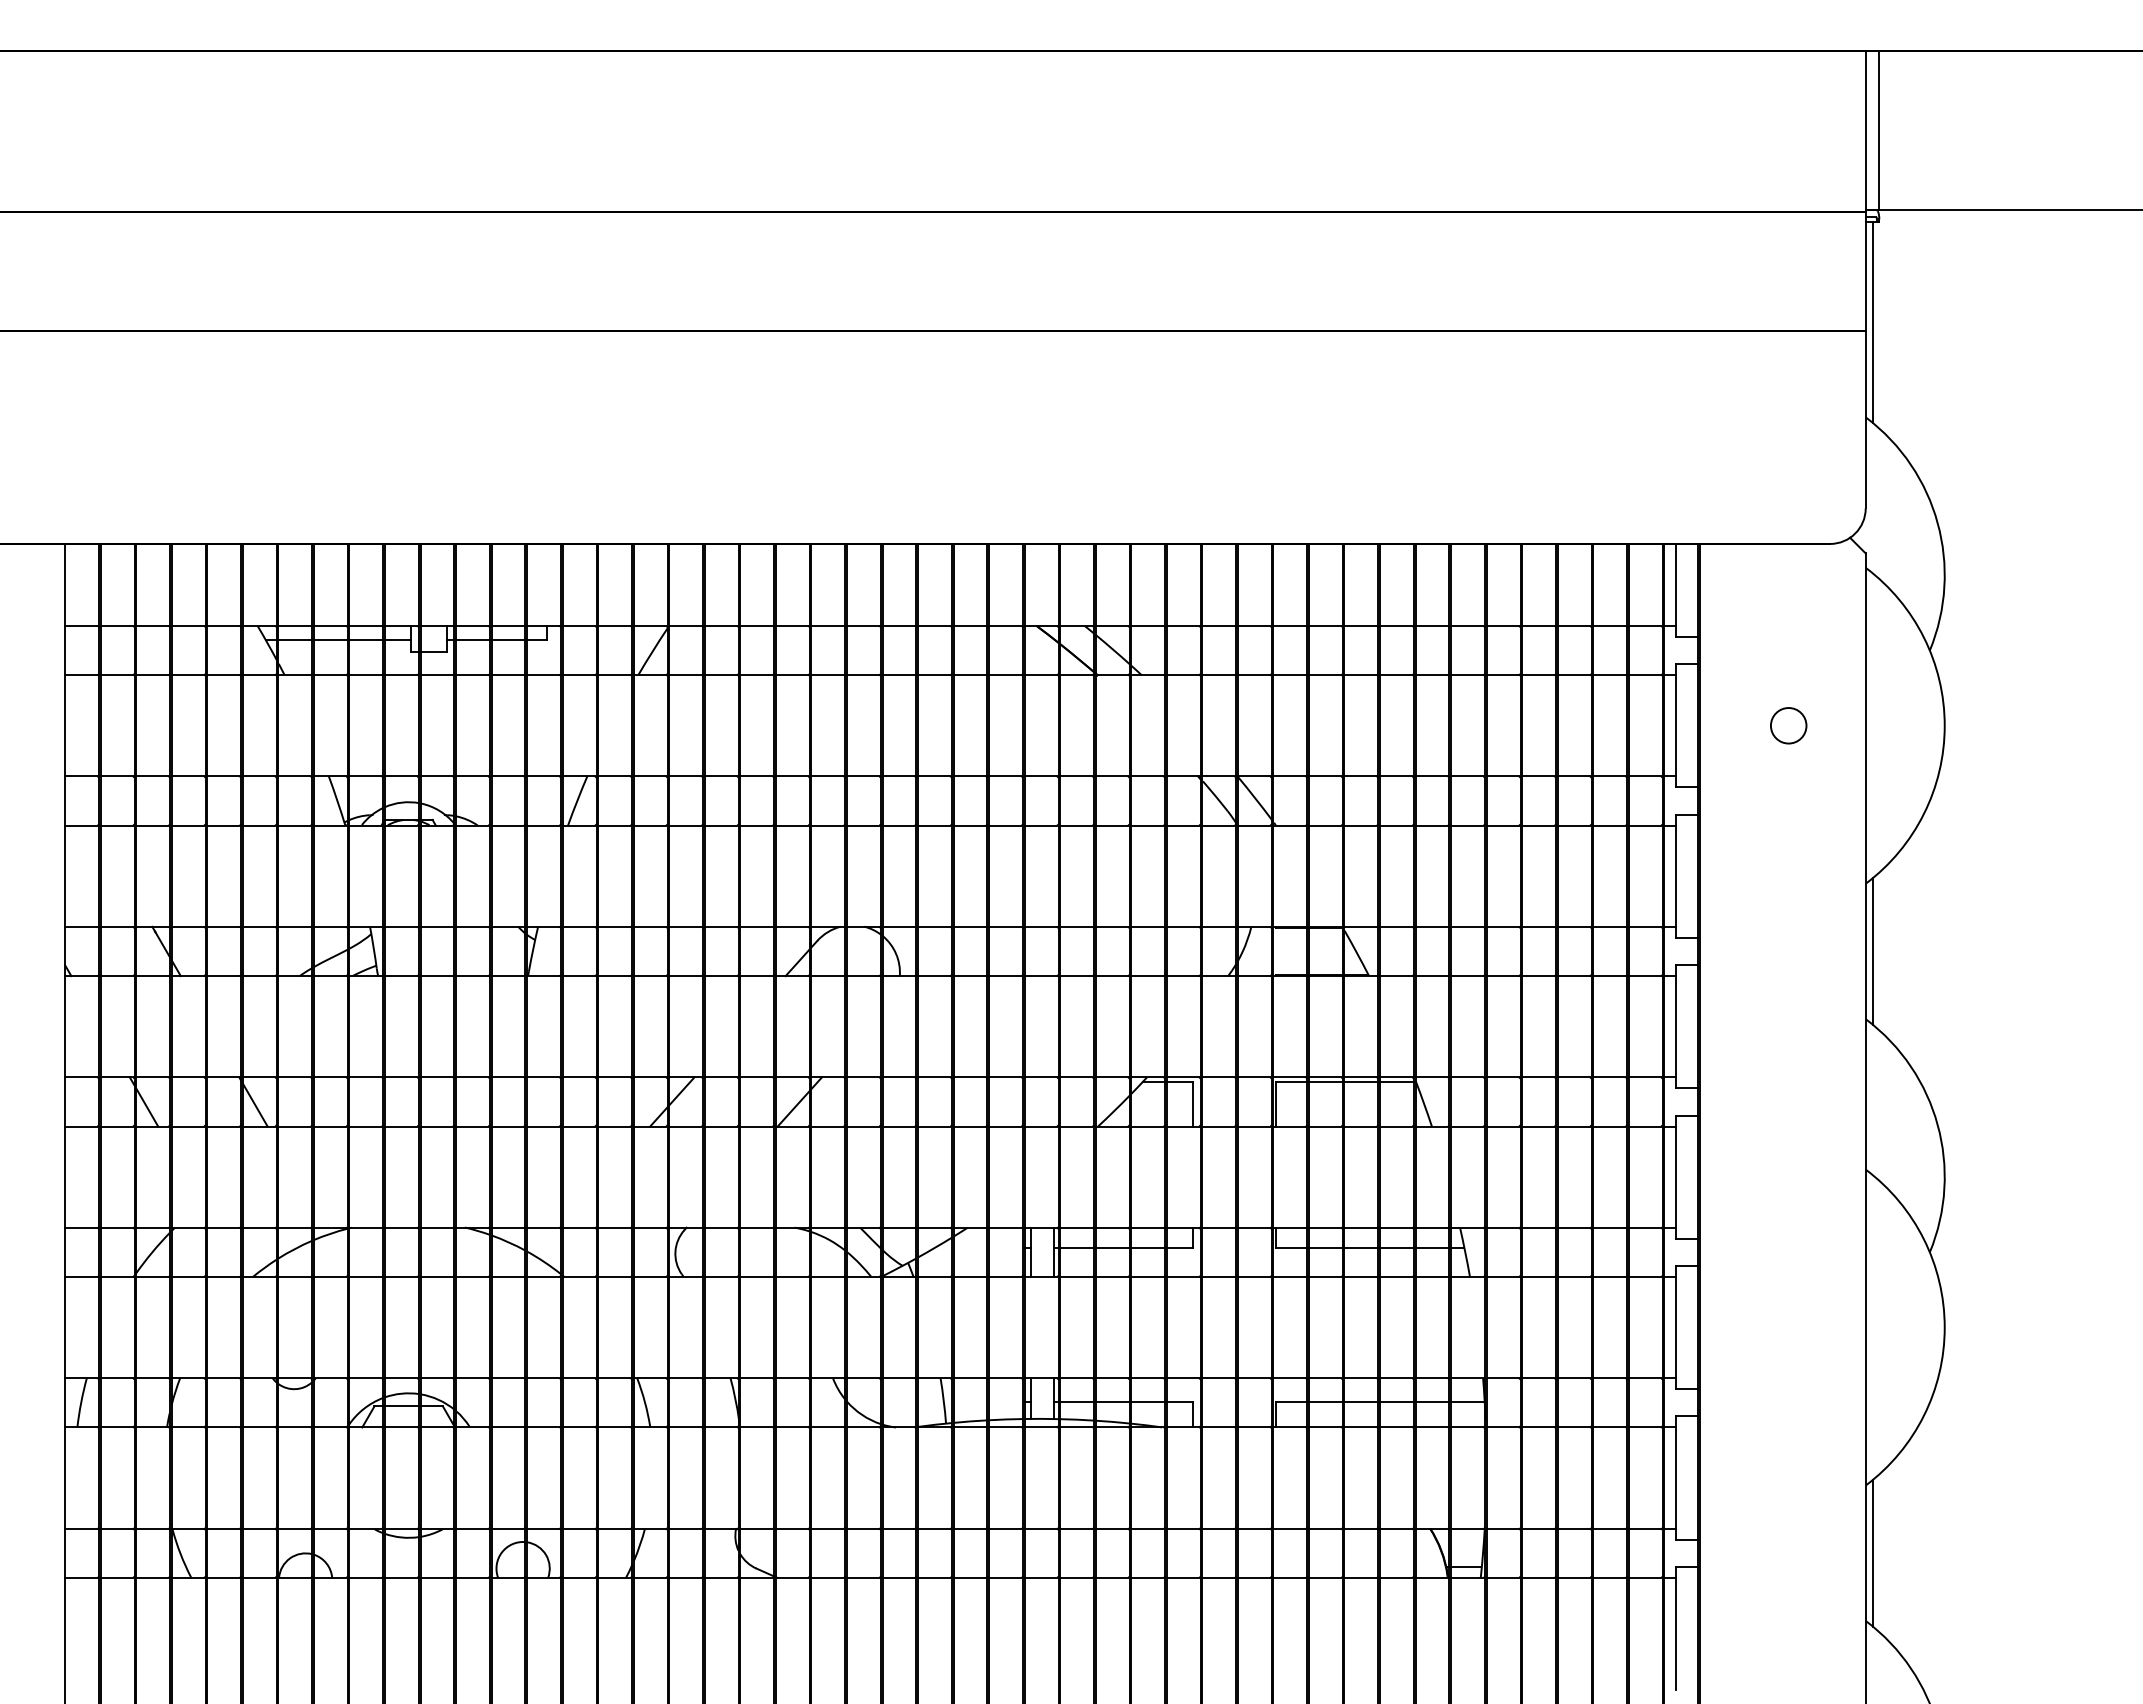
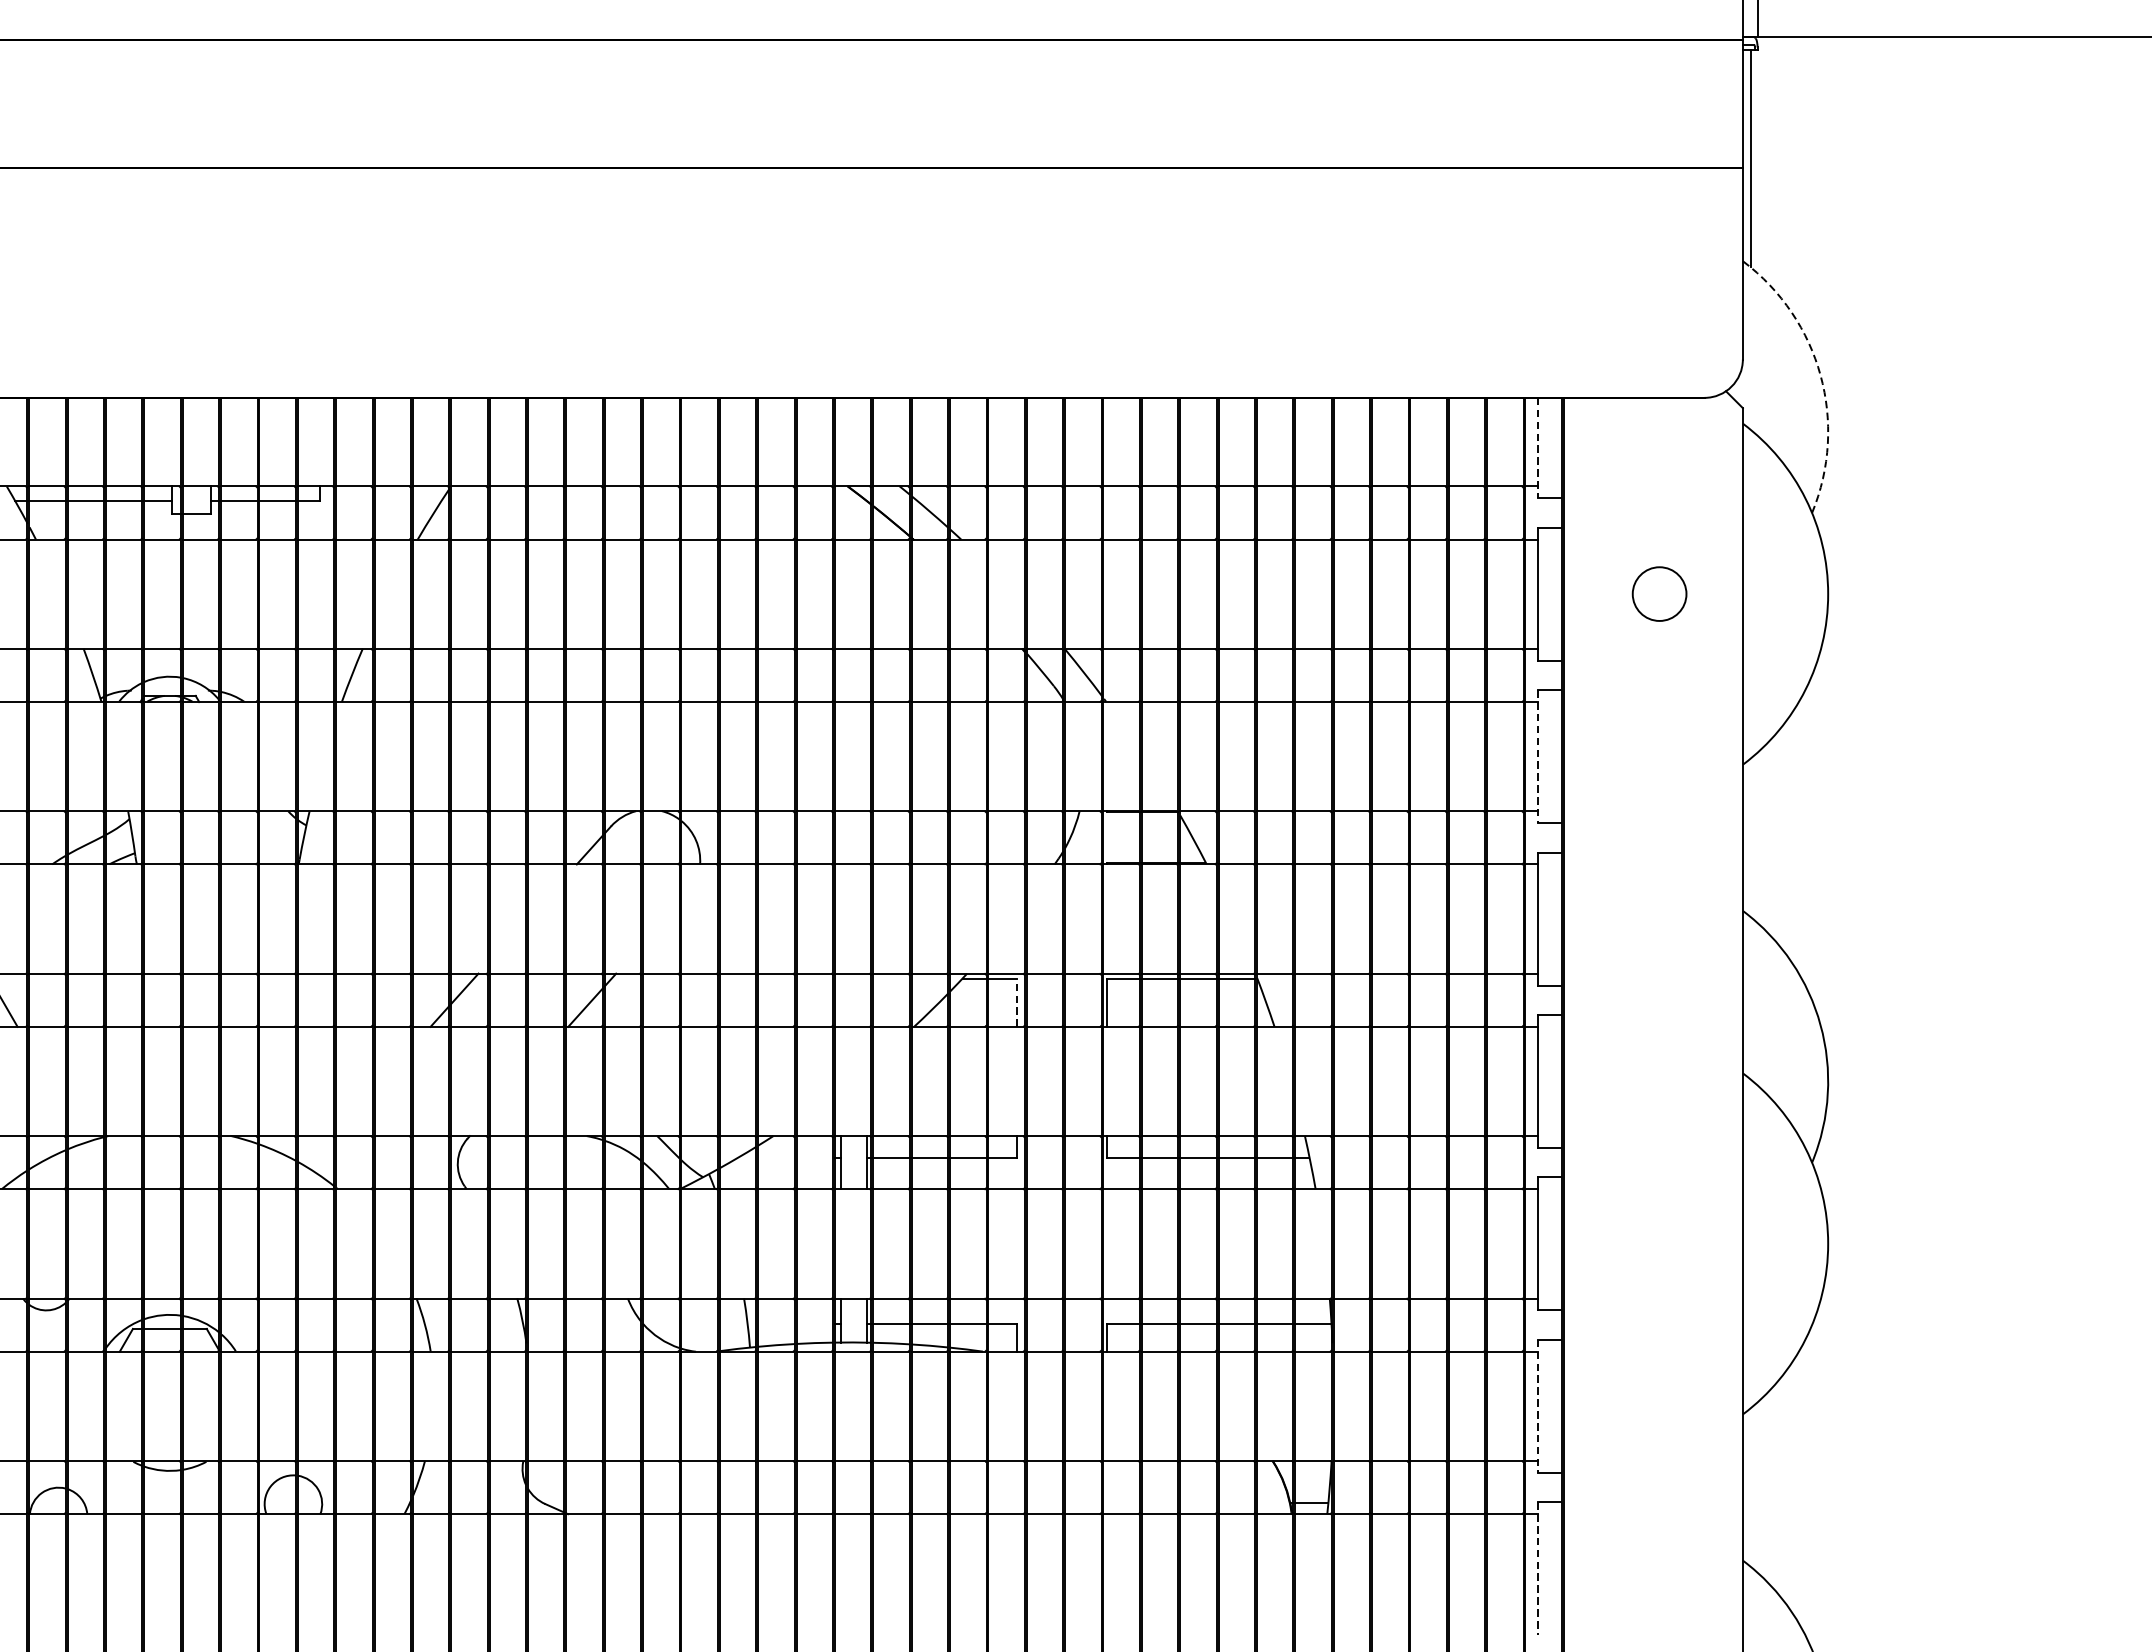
arc: (1937, 523) -> (1820, 375), solid -> dashed
line: (1676, 590) -> (1538, 448), solid -> dashed
circle: (1788, 725) -> (1659, 593), size x1.4
line: (1676, 876) -> (1538, 756), solid -> dashed
line: (1872, 951) -> (1750, 837), removed
line: (1193, 1103) -> (1017, 1001), solid -> dashed
line: (1676, 1478) -> (1538, 1406), solid -> dashed
line: (1872, 1552) -> (1750, 1486), removed
line: (1676, 1628) -> (1538, 1568), solid -> dashed

